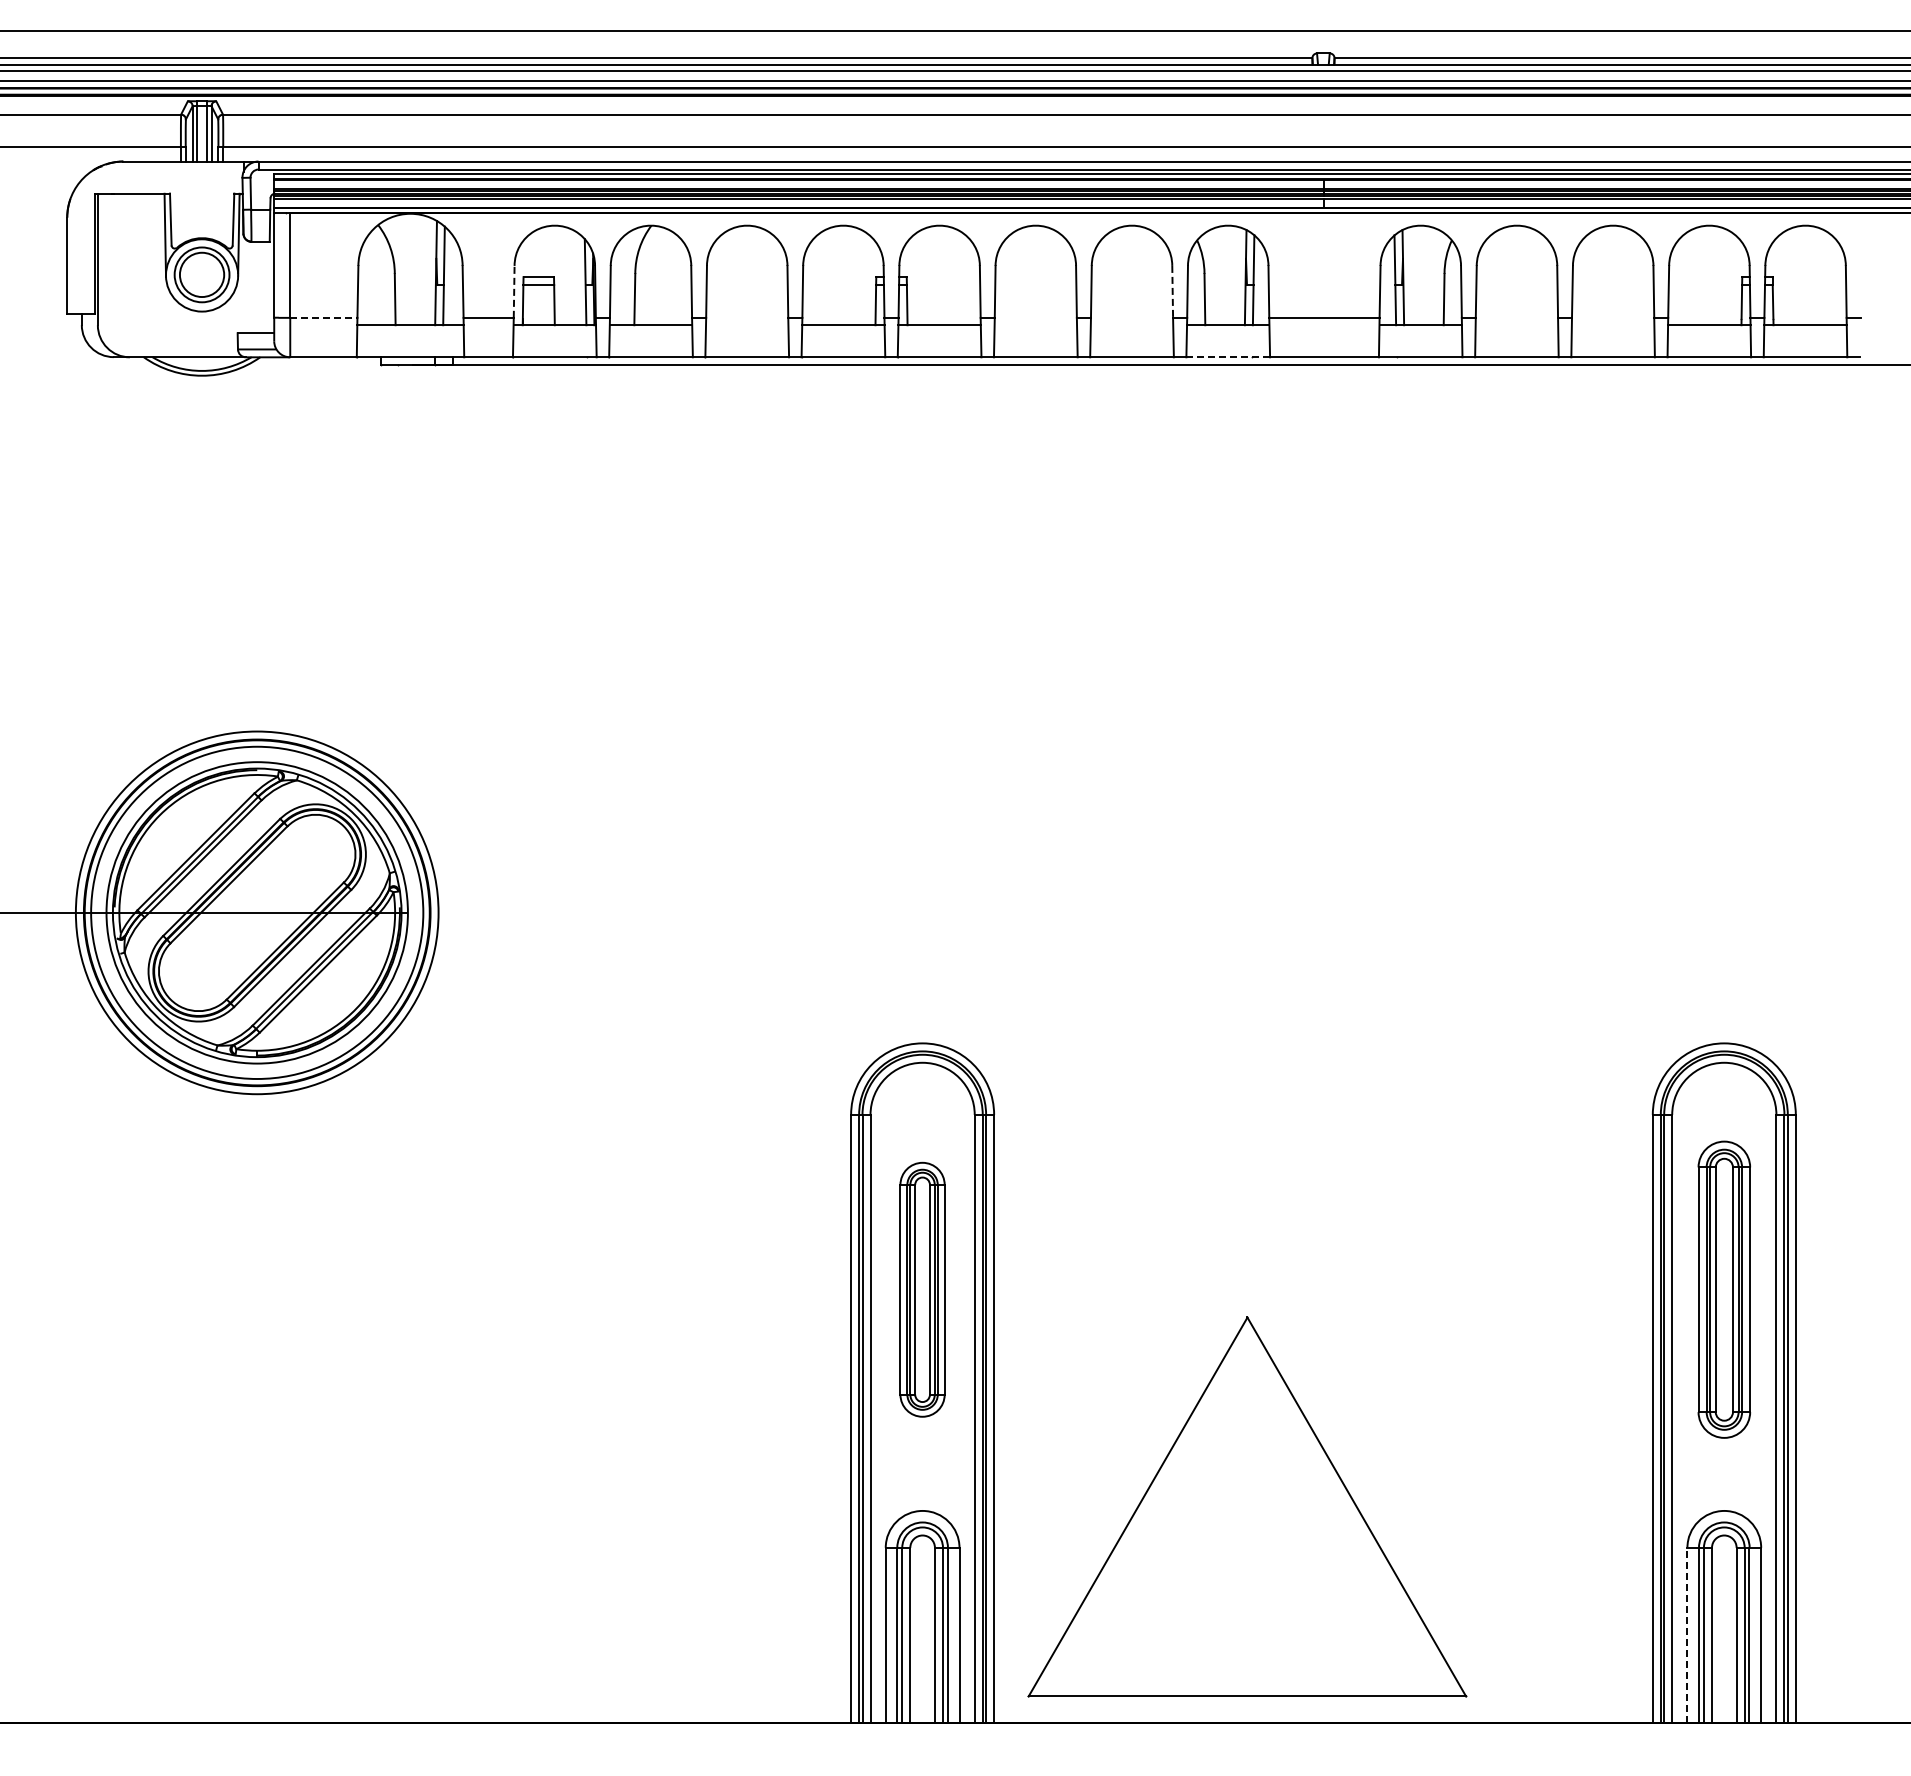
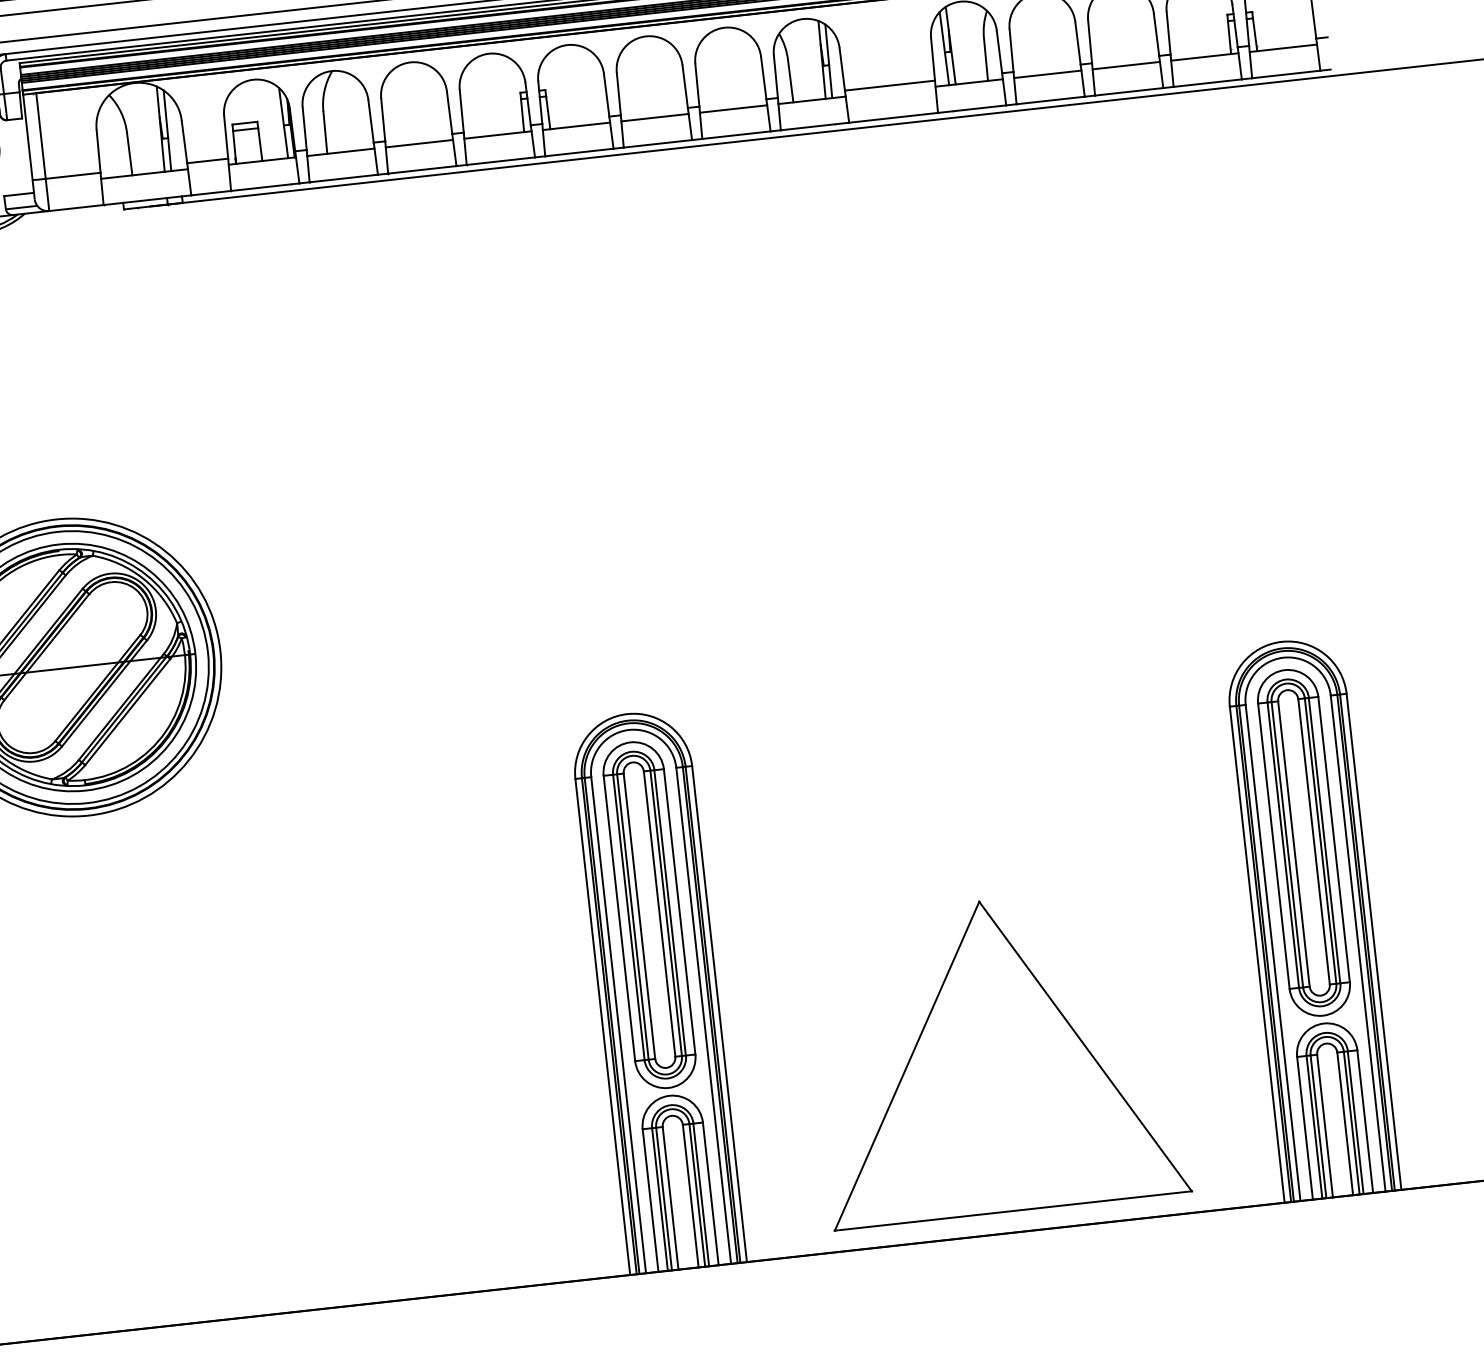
line: (514, 291) -> (226, 137), dashed -> solid
line: (1172, 291) -> (763, 77), dashed -> solid
line: (323, 317) -> (72, 175), dashed -> solid
line: (747, 325) -> (419, 143), added
line: (1035, 325) -> (654, 117), added
line: (1131, 325) -> (733, 109), added
line: (1516, 325) -> (1047, 74), added
line: (1612, 325) -> (1125, 65), added
line: (1228, 357) -> (815, 126), dashed -> solid
part: (922, 1289) -> (649, 915), size x1.67
part: (1724, 1289) -> (1304, 842), size x1.43
part: (1247, 1506) -> (996, 1056), moved
line: (1687, 1634) -> (1305, 1127), dashed -> solid

